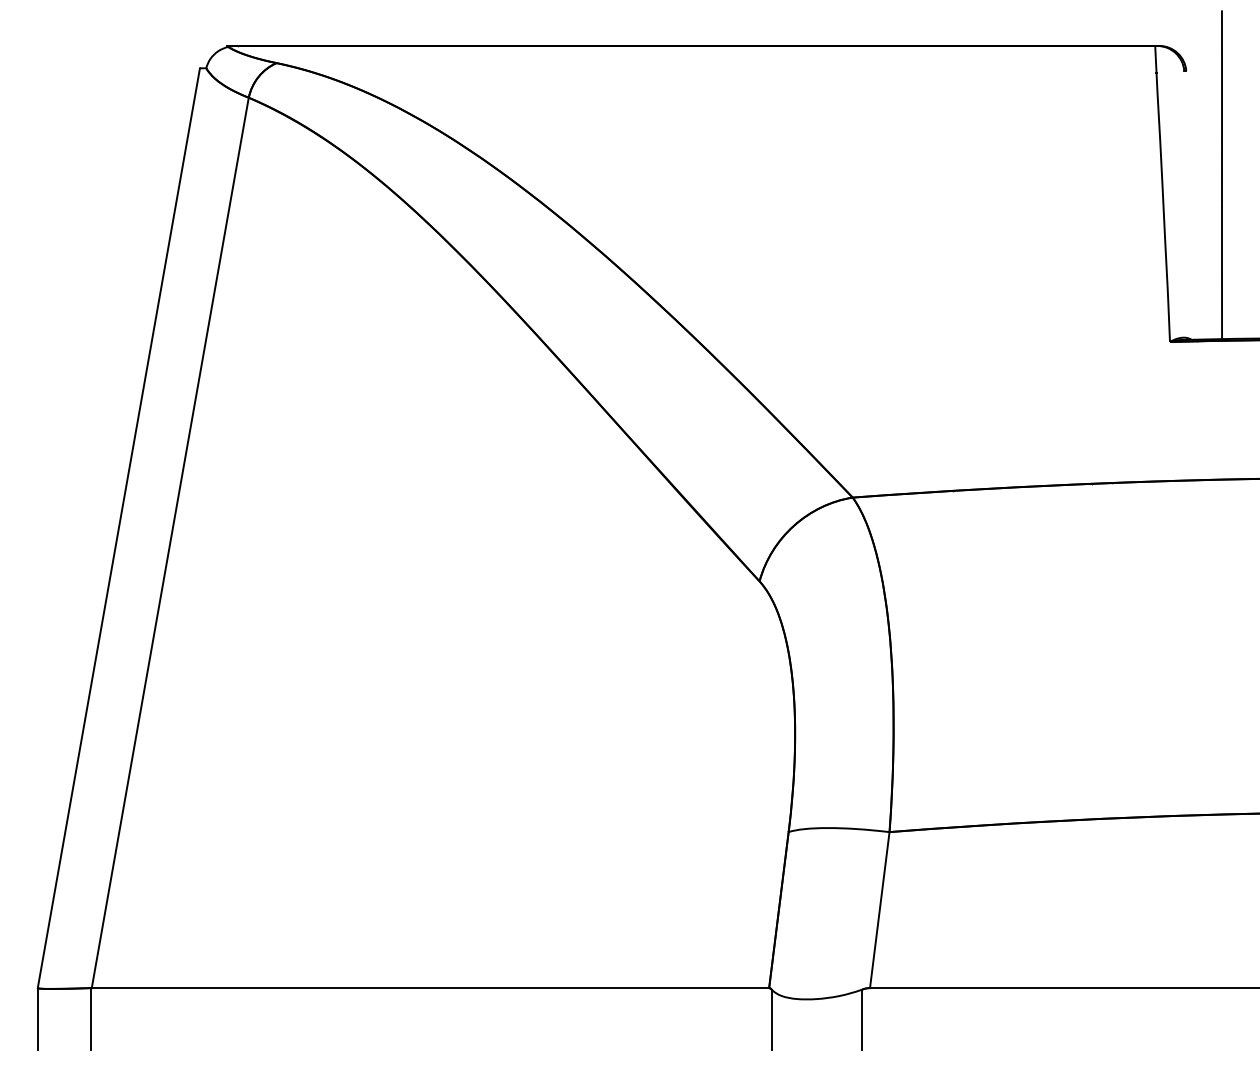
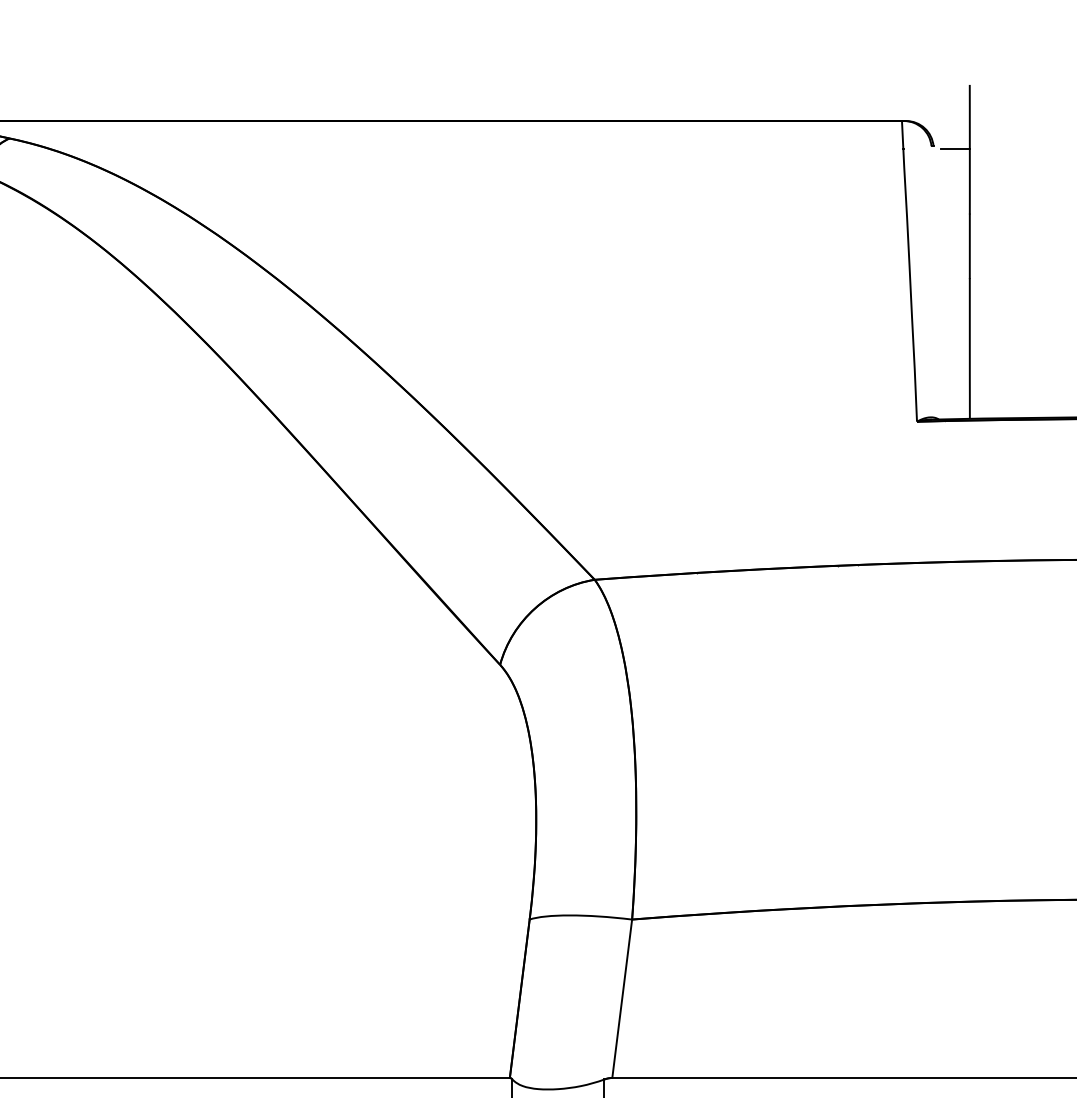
line: (1207, 73) -> (955, 149), added

